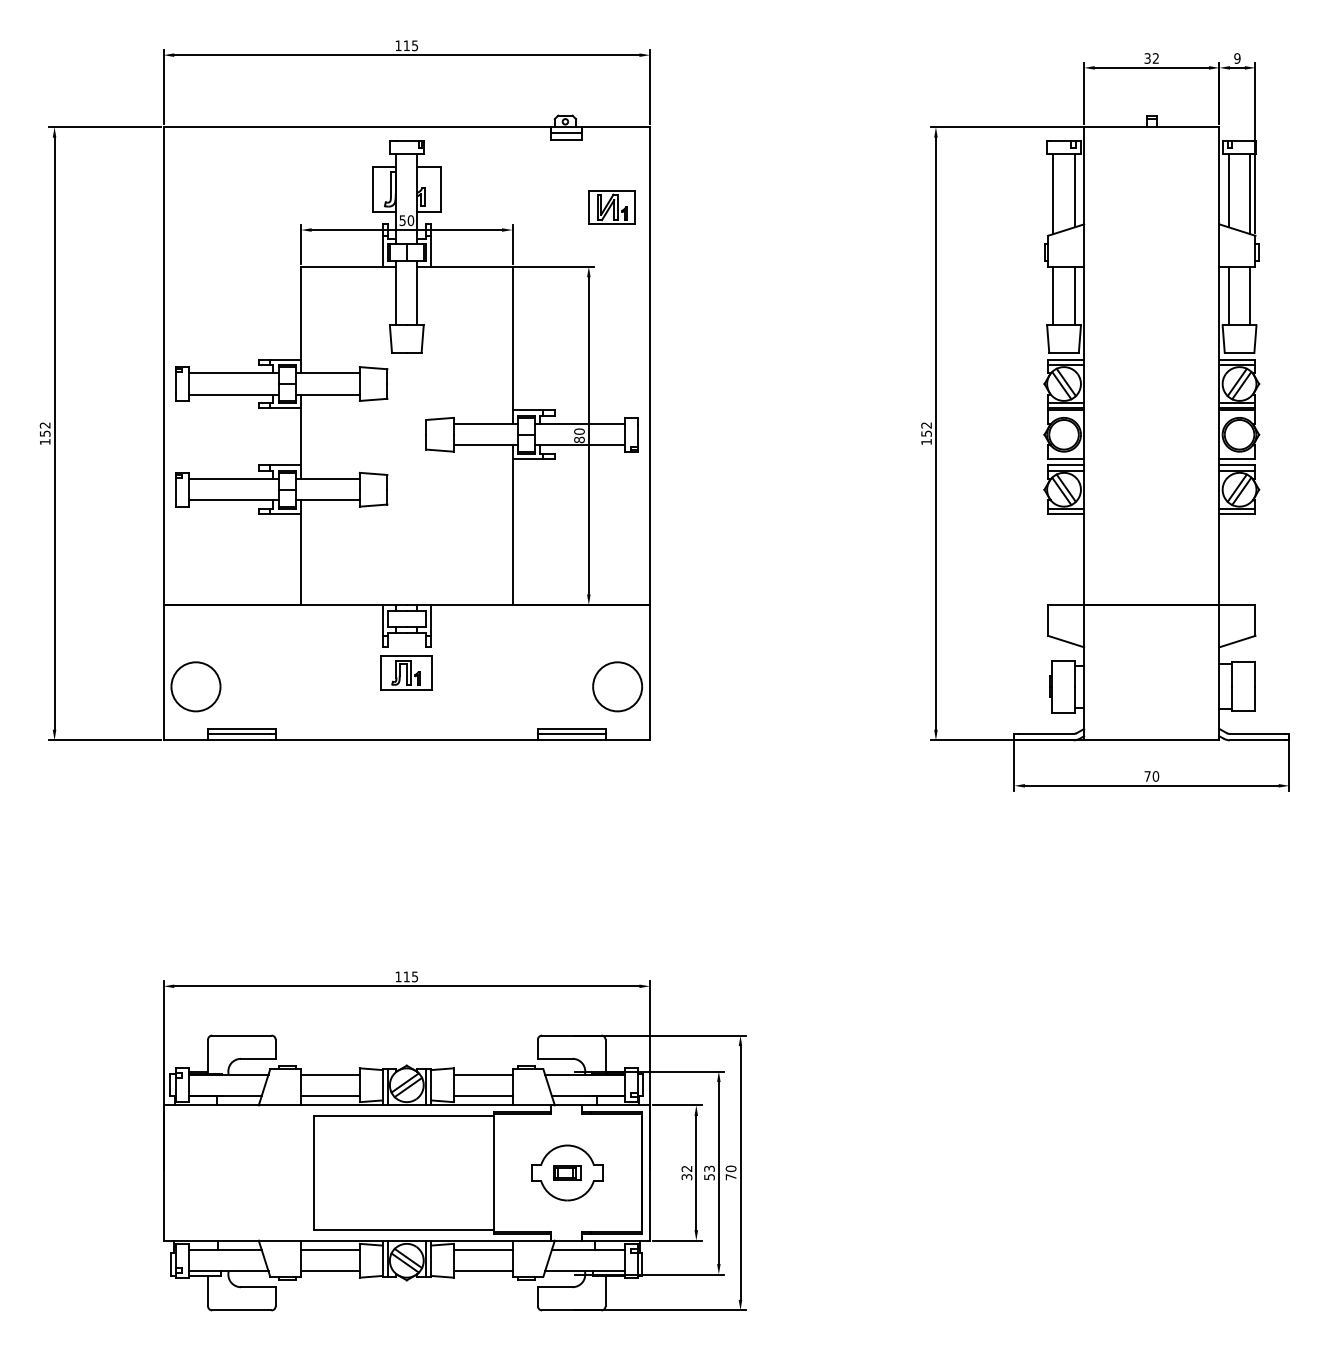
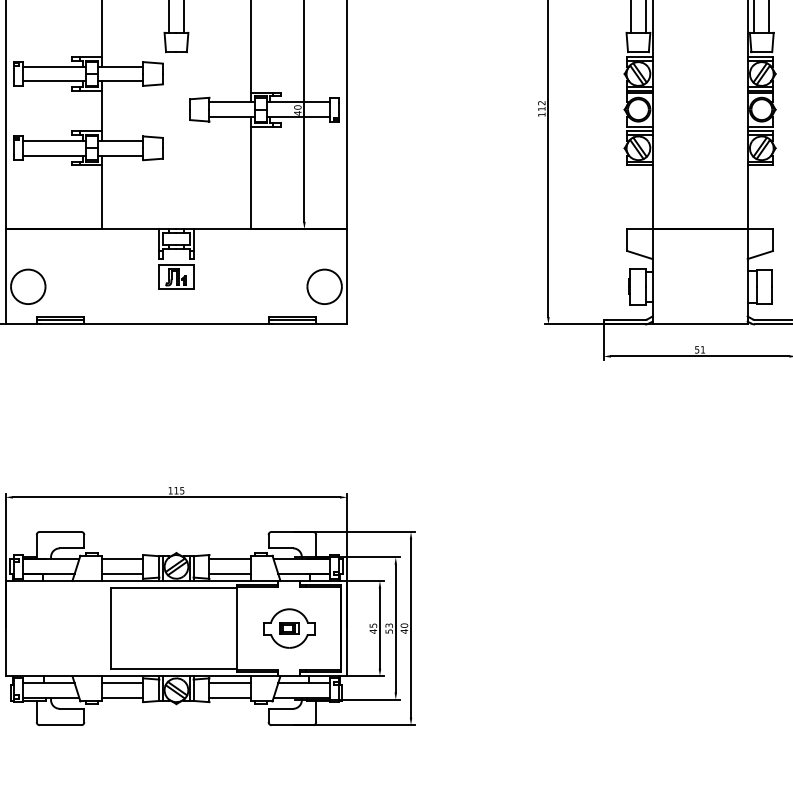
text: (926, 433) -> (541, 108), 152 -> 112
text: (579, 439) -> (297, 113), 80 -> 40
text: (1151, 776) -> (699, 349), 70 -> 51
text: (686, 1172) -> (373, 628), 32 -> 45
text: (730, 1176) -> (403, 631), 70 -> 40

